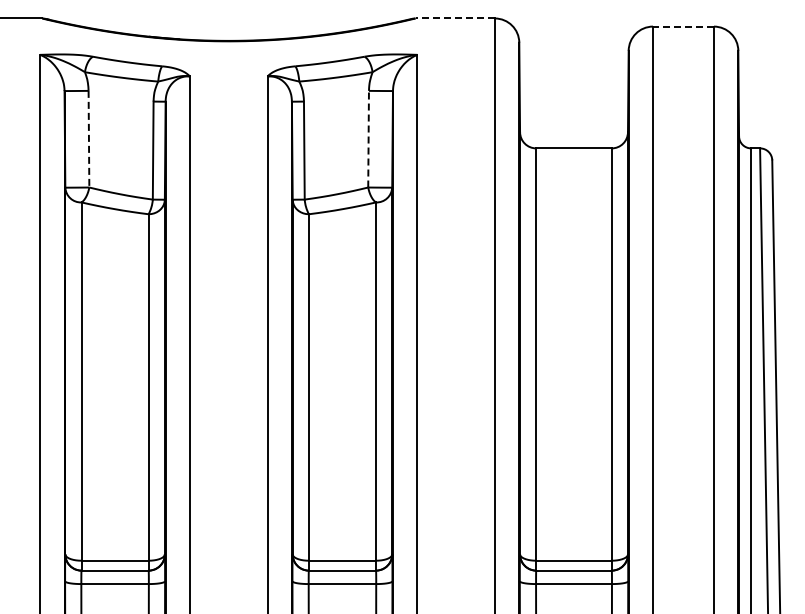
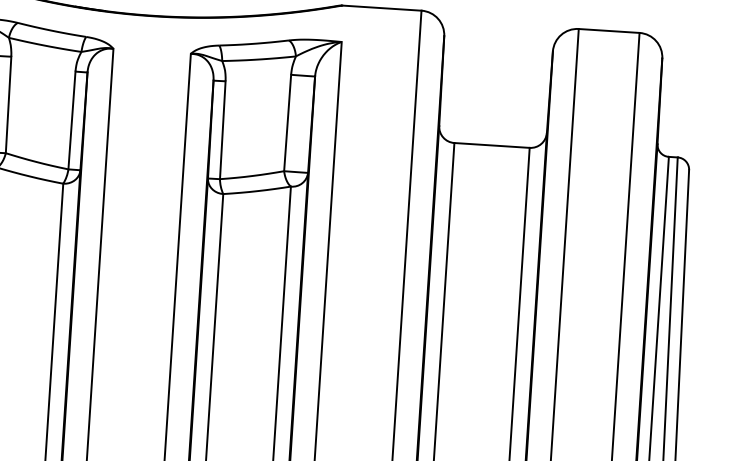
line: (455, 18) -> (382, 8), dashed -> solid
line: (683, 26) -> (609, 30), dashed -> solid
line: (368, 138) -> (287, 122), dashed -> solid
line: (88, 139) -> (8, 105), dashed -> solid

